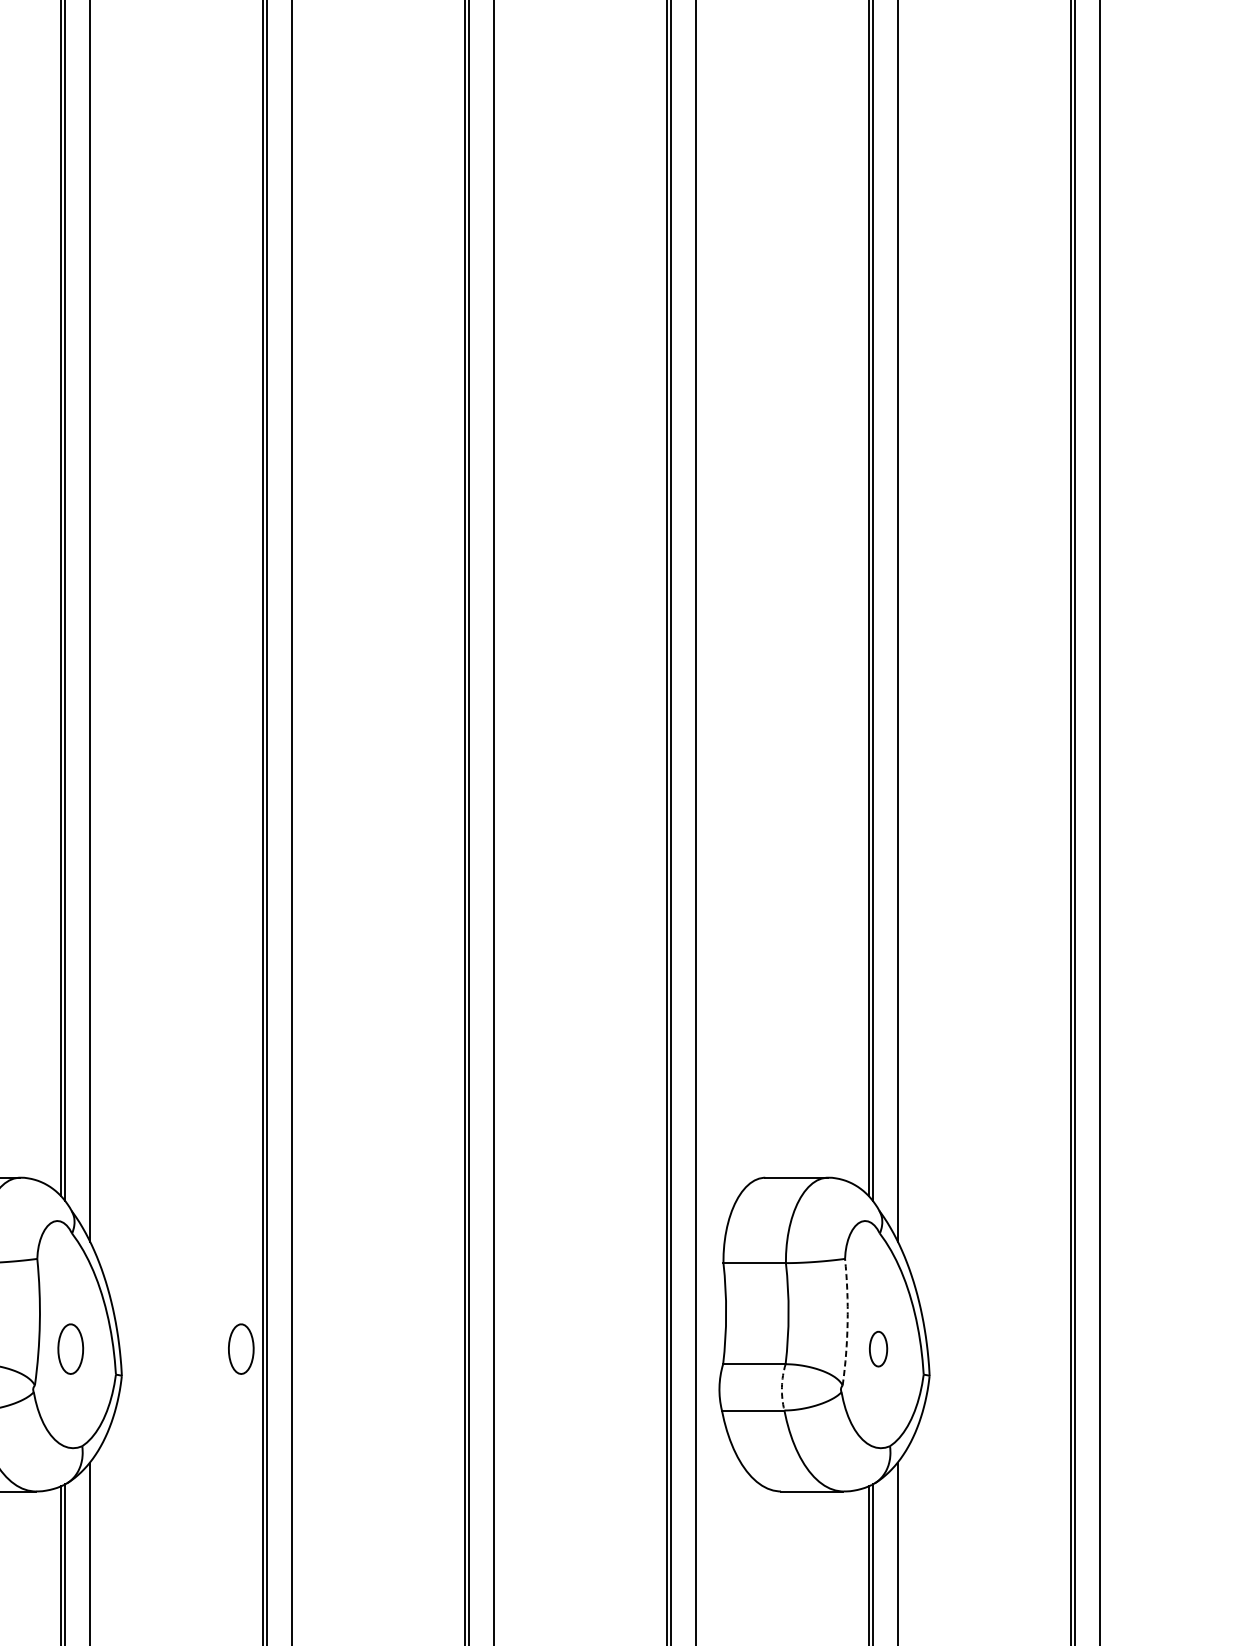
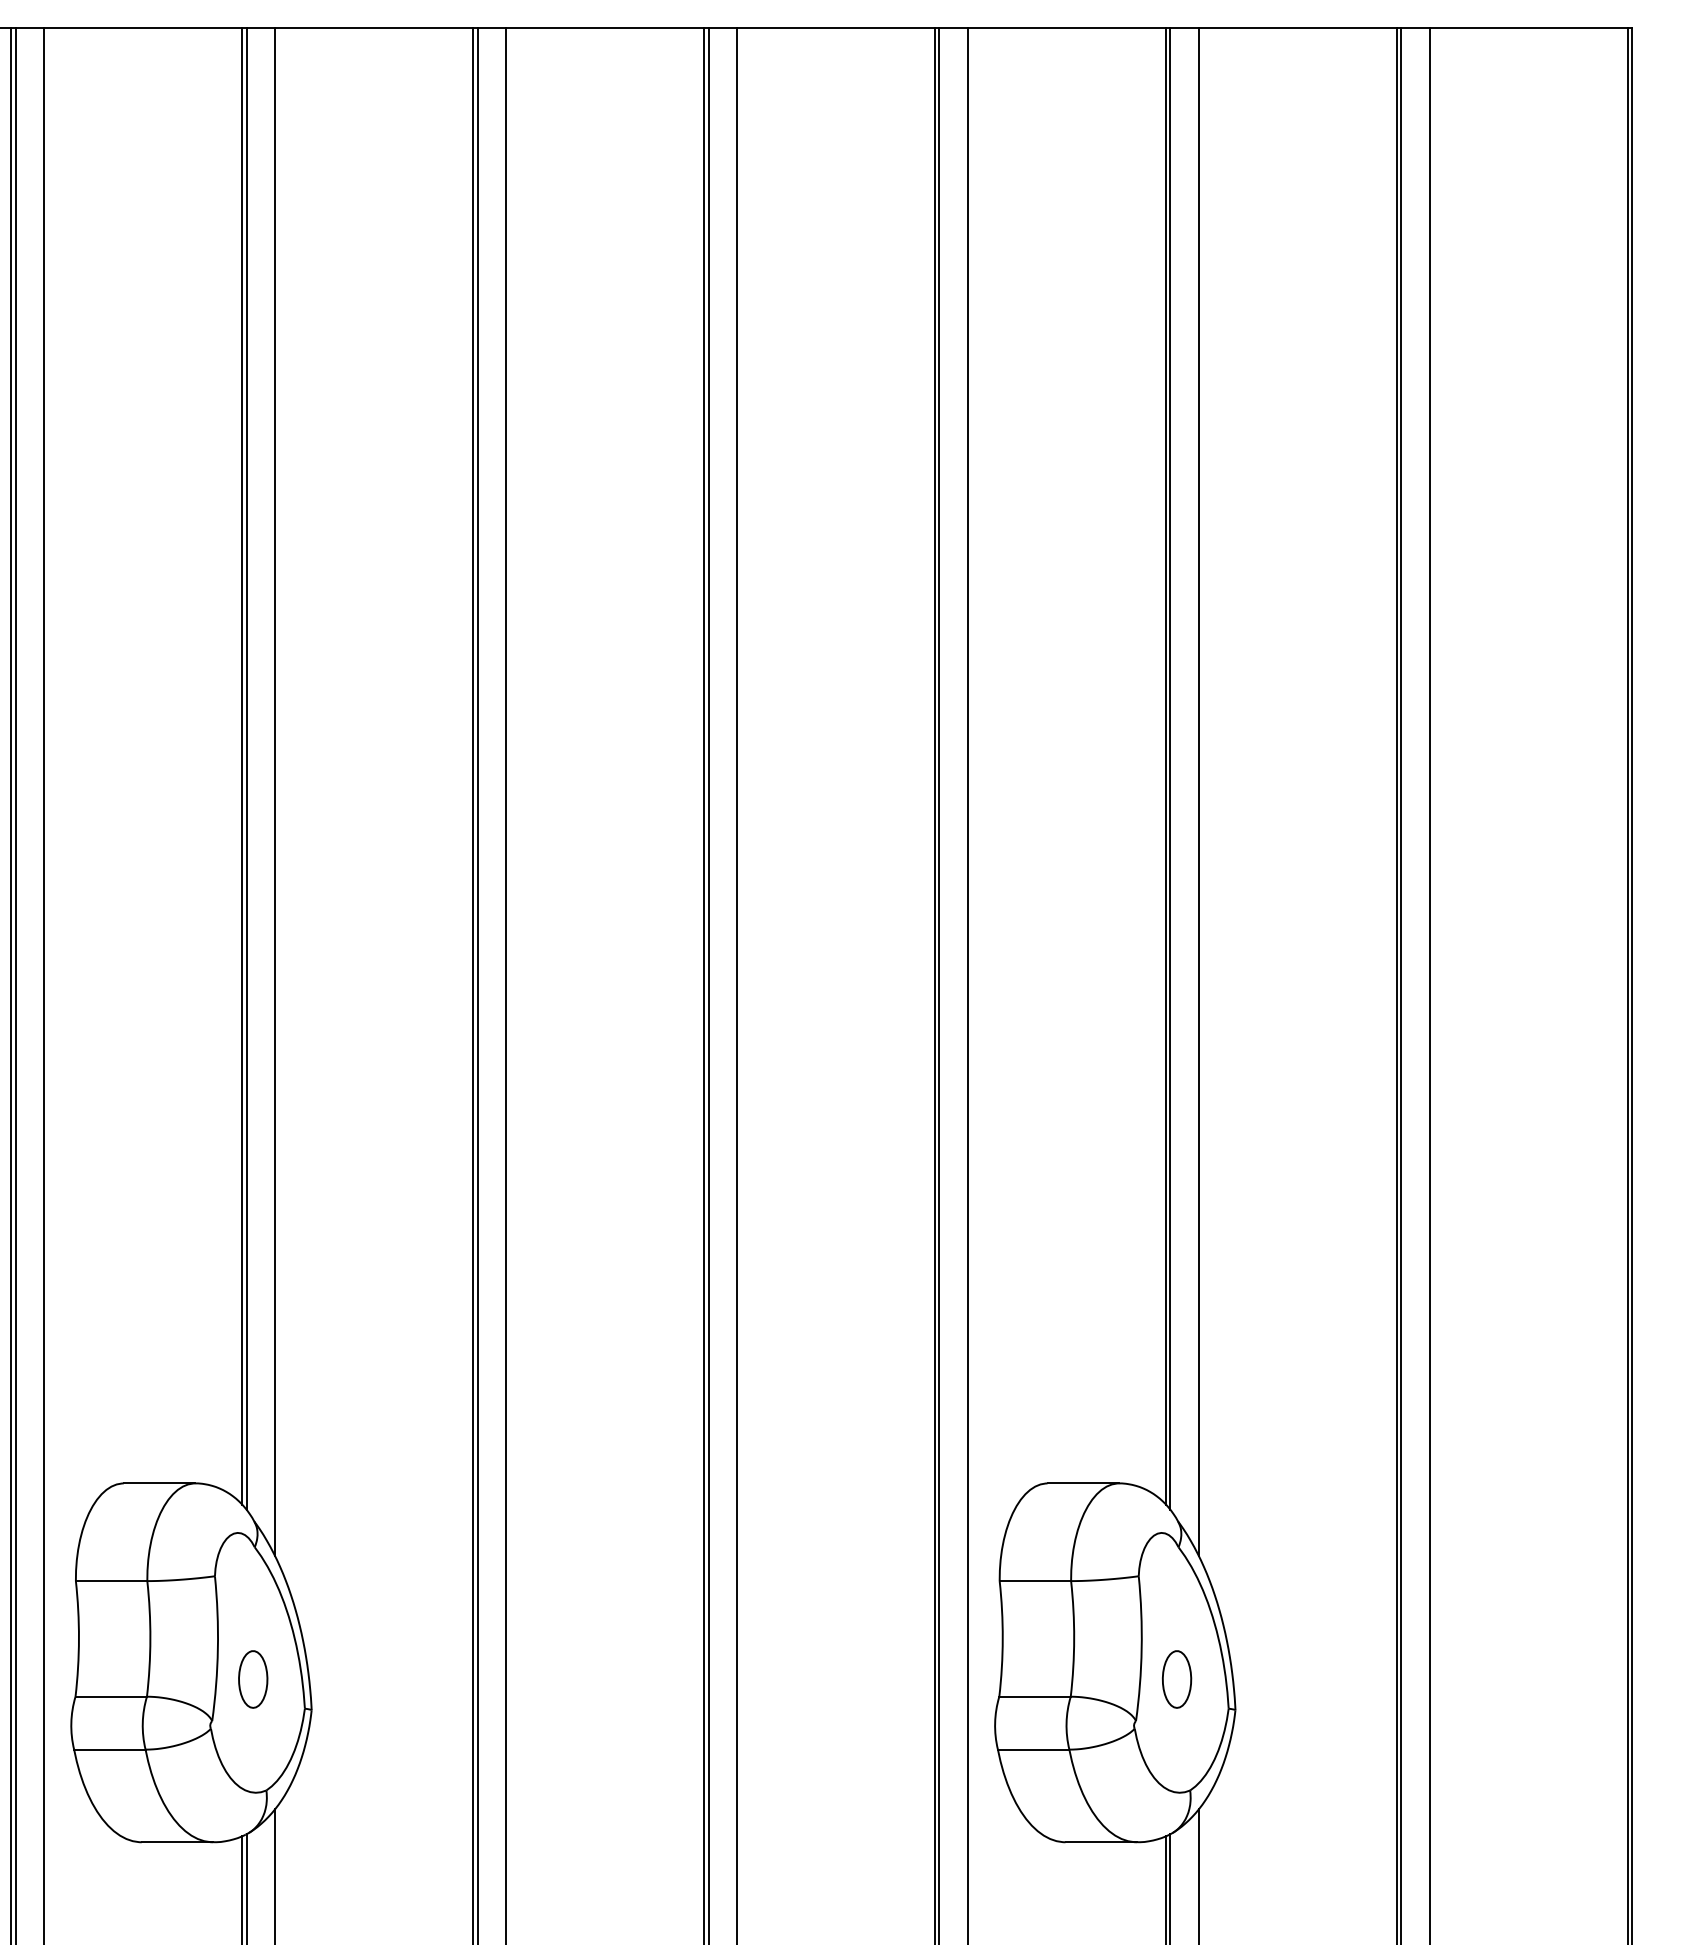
arc: (847, 1322) -> (1141, 1648), dashed -> solid
part: (241, 1349) -> (448, 1679), removed
part: (878, 1349) -> (1176, 1679), size x1.43
arc: (781, 1387) -> (1066, 1723), dashed -> solid

